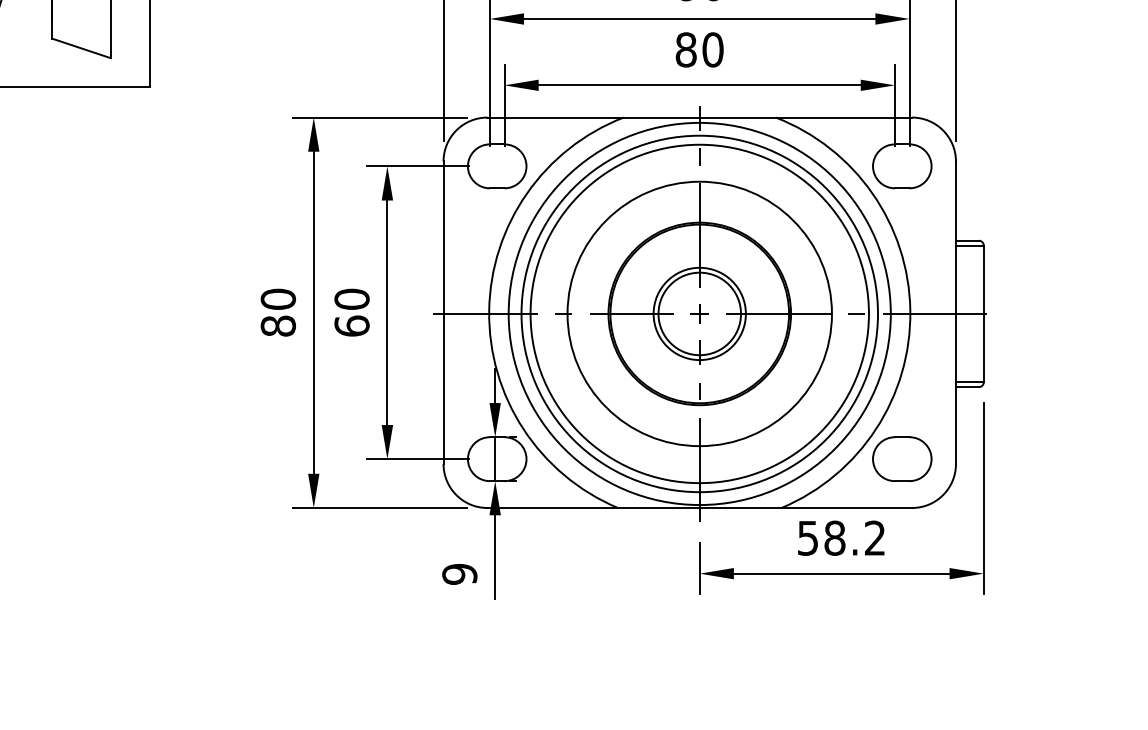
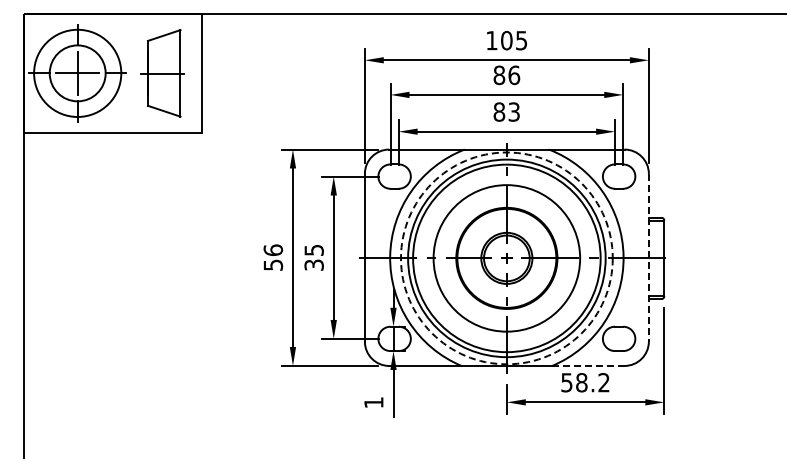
text: (713, 48) -> (514, 111), 80 -> 83
text: (278, 312) -> (273, 257), 80 -> 56
text: (350, 312) -> (313, 257), 60 -> 35
line: (955, 312) -> (648, 257), solid -> dashed
circle: (699, 314) -> (506, 258), solid -> dashed
line: (845, 507) -> (587, 365), solid -> dashed
text: (459, 573) -> (373, 402), 9 -> 1

